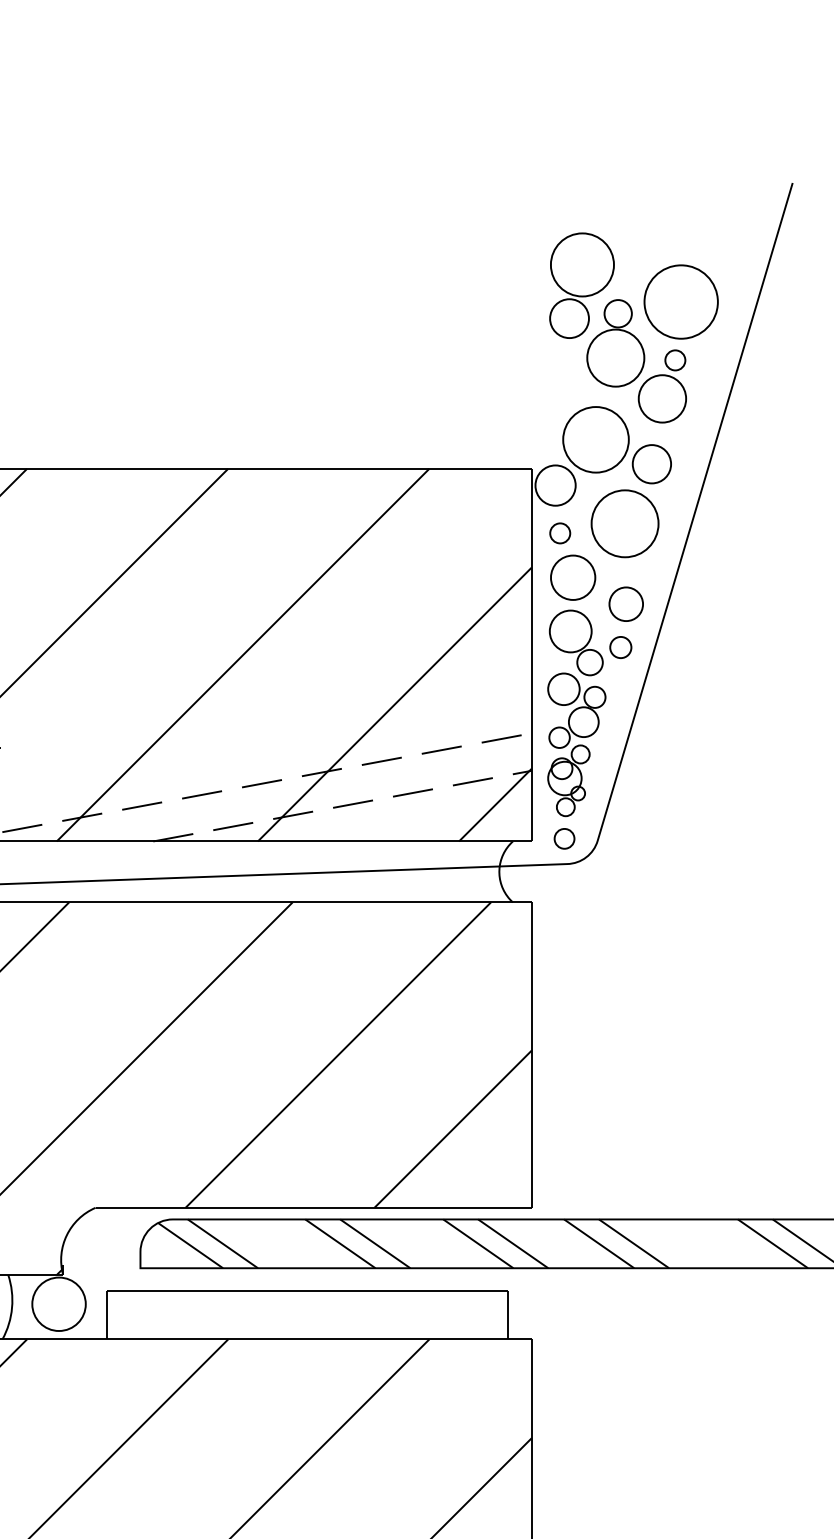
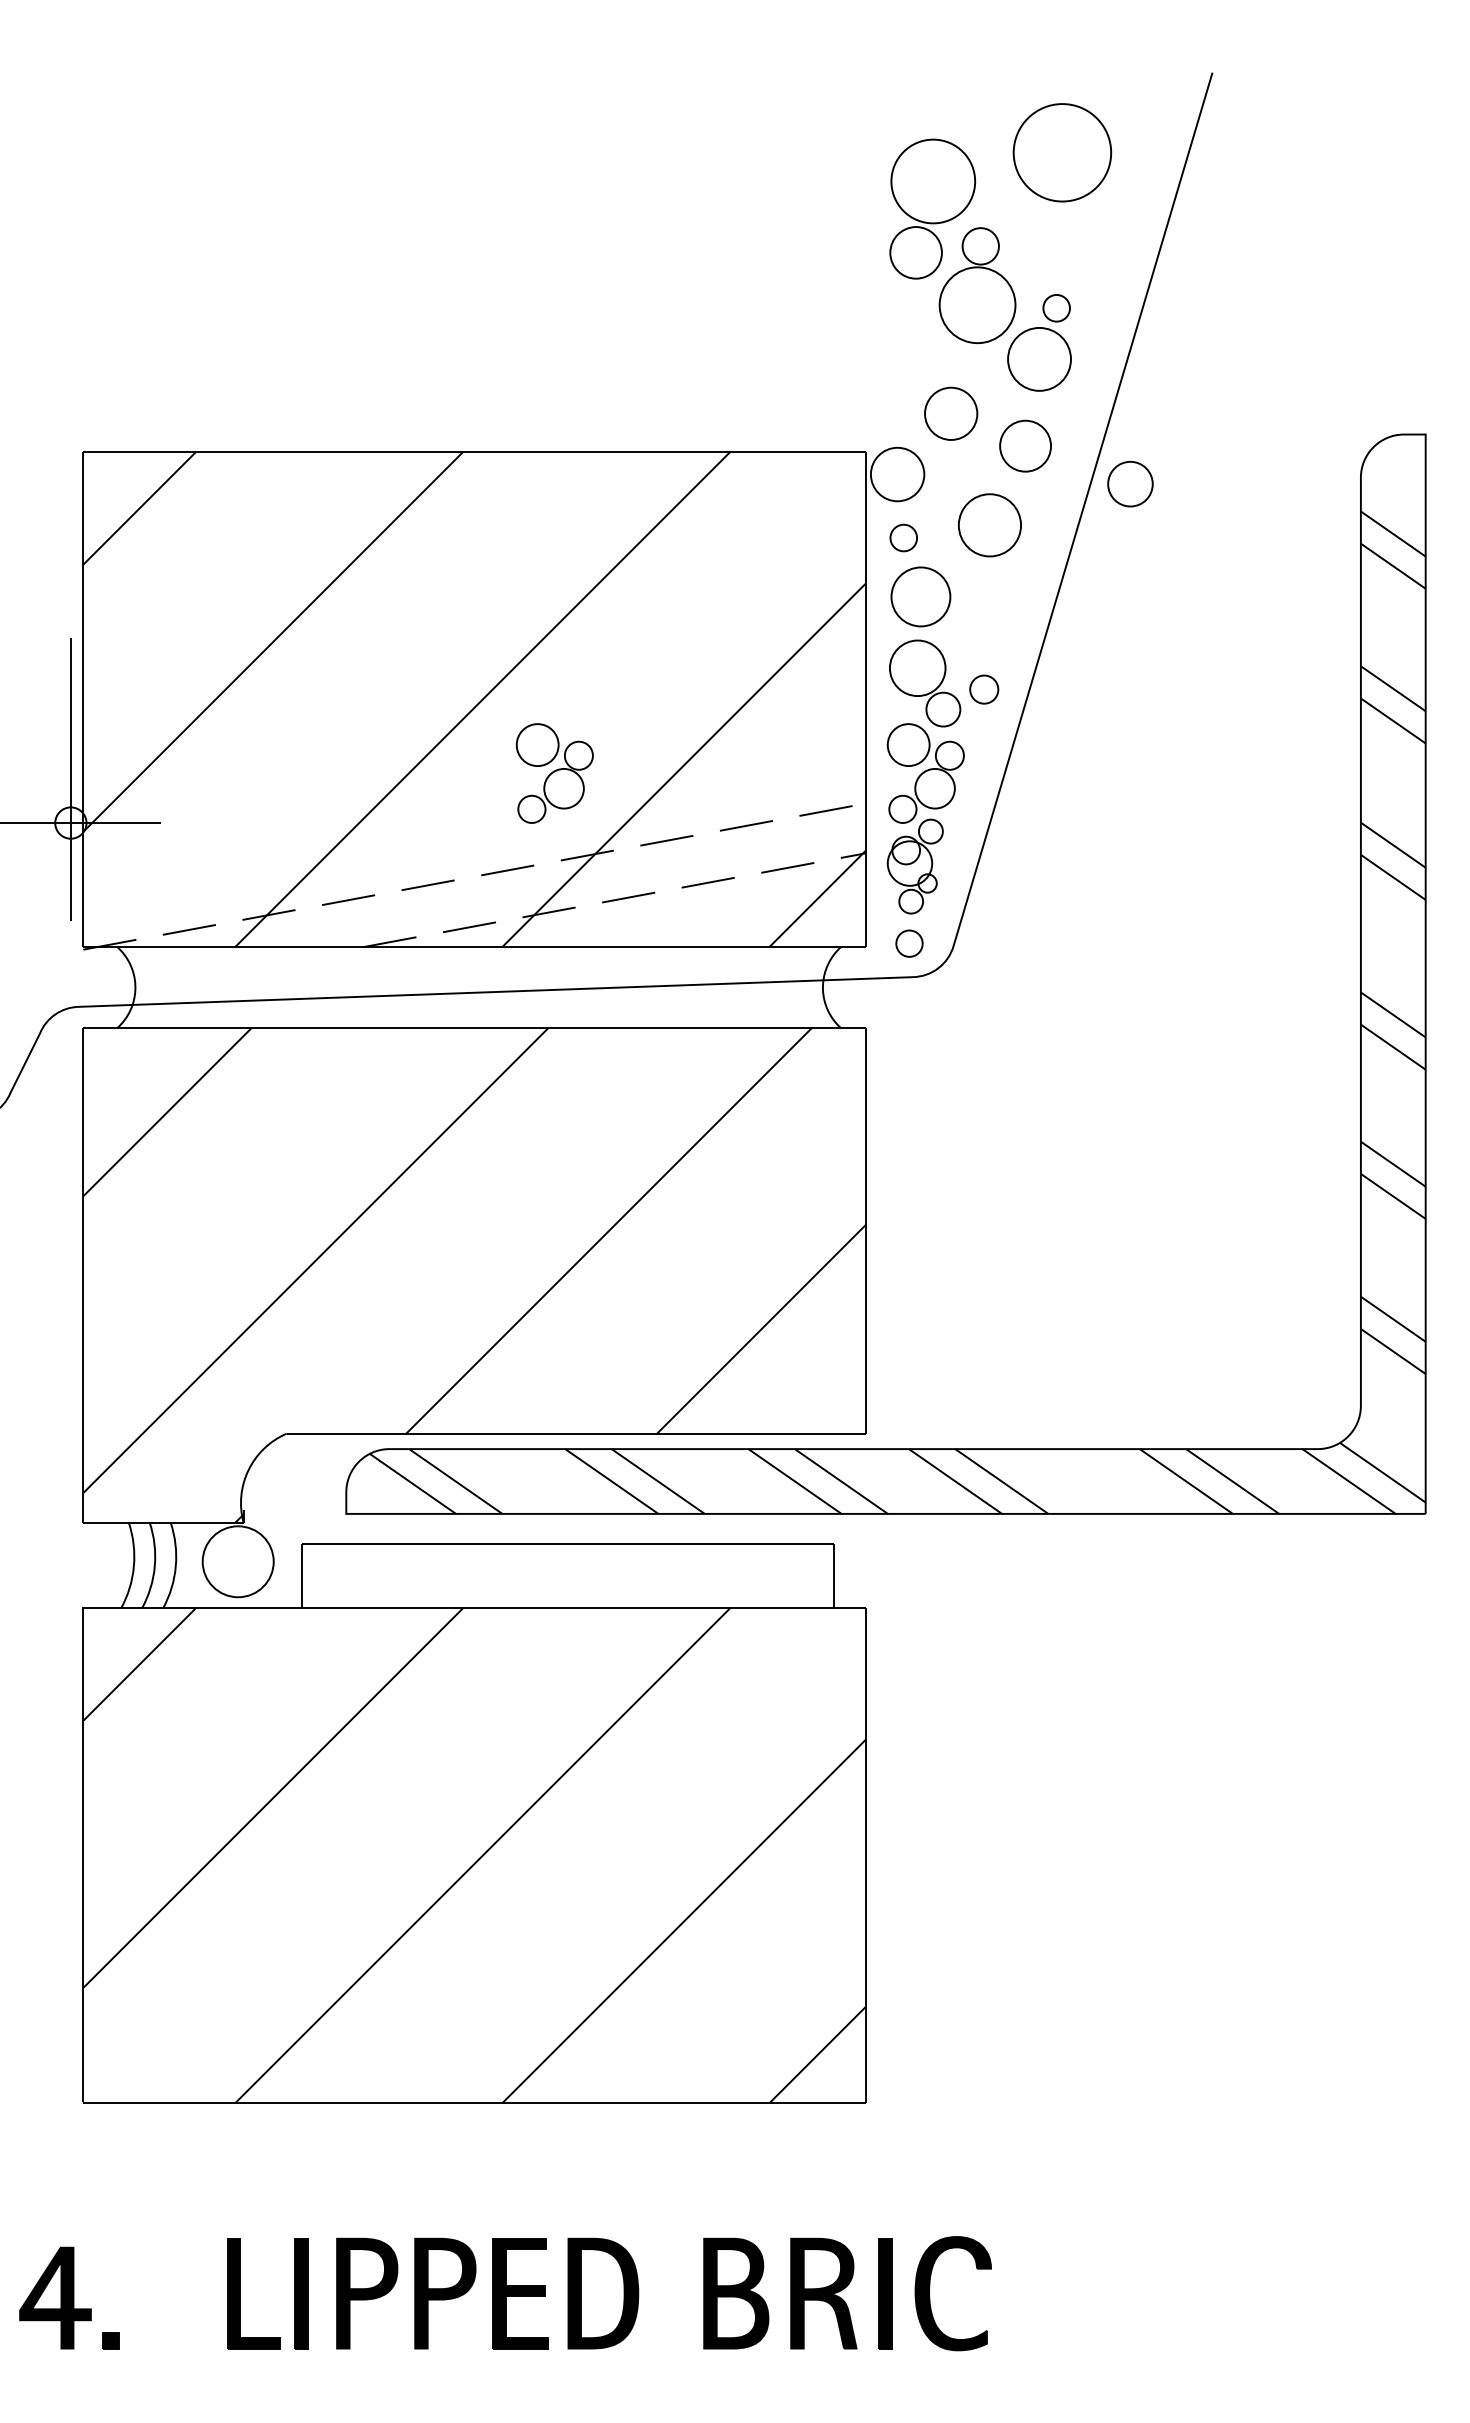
part: (681, 301) -> (1062, 152), moved
part: (595, 439) -> (950, 413), size x0.6
part: (624, 523) -> (989, 525), size x0.7
part: (626, 603) -> (1130, 483), moved
part: (297, 710) -> (554, 773), added

